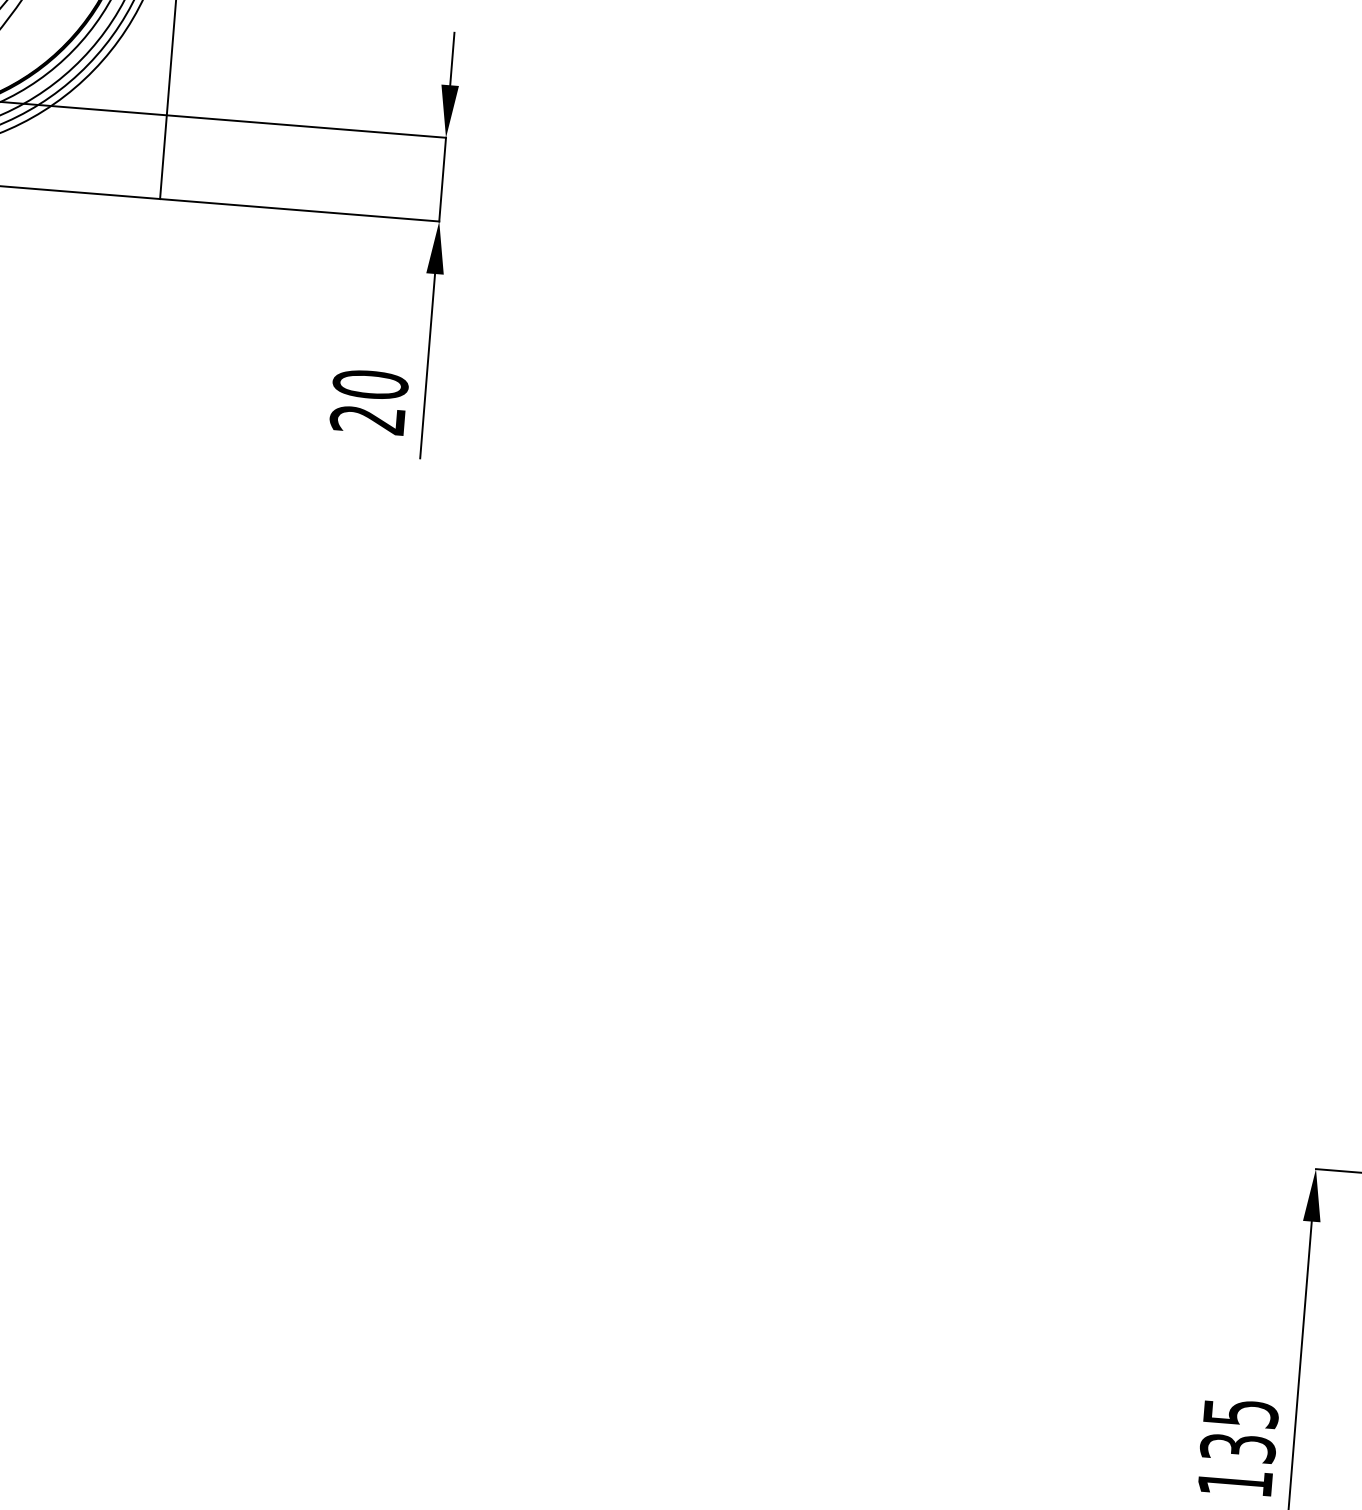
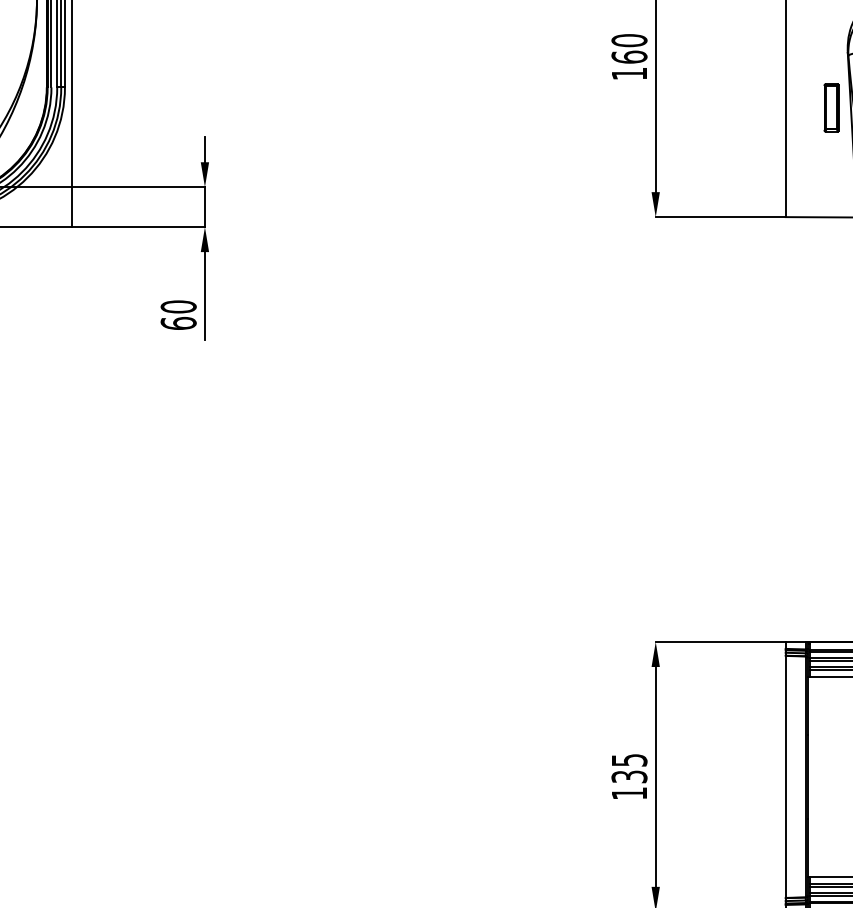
text: (367, 417) -> (178, 322), 20 -> 60

